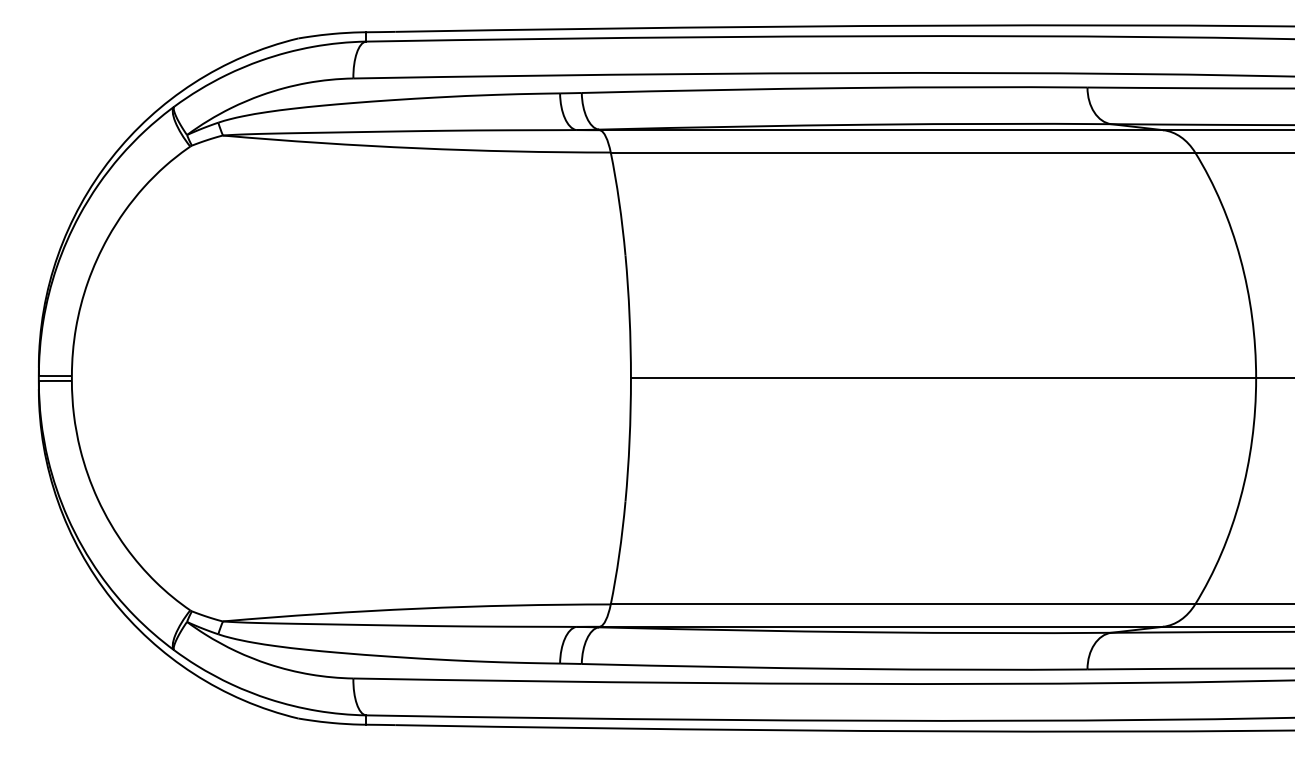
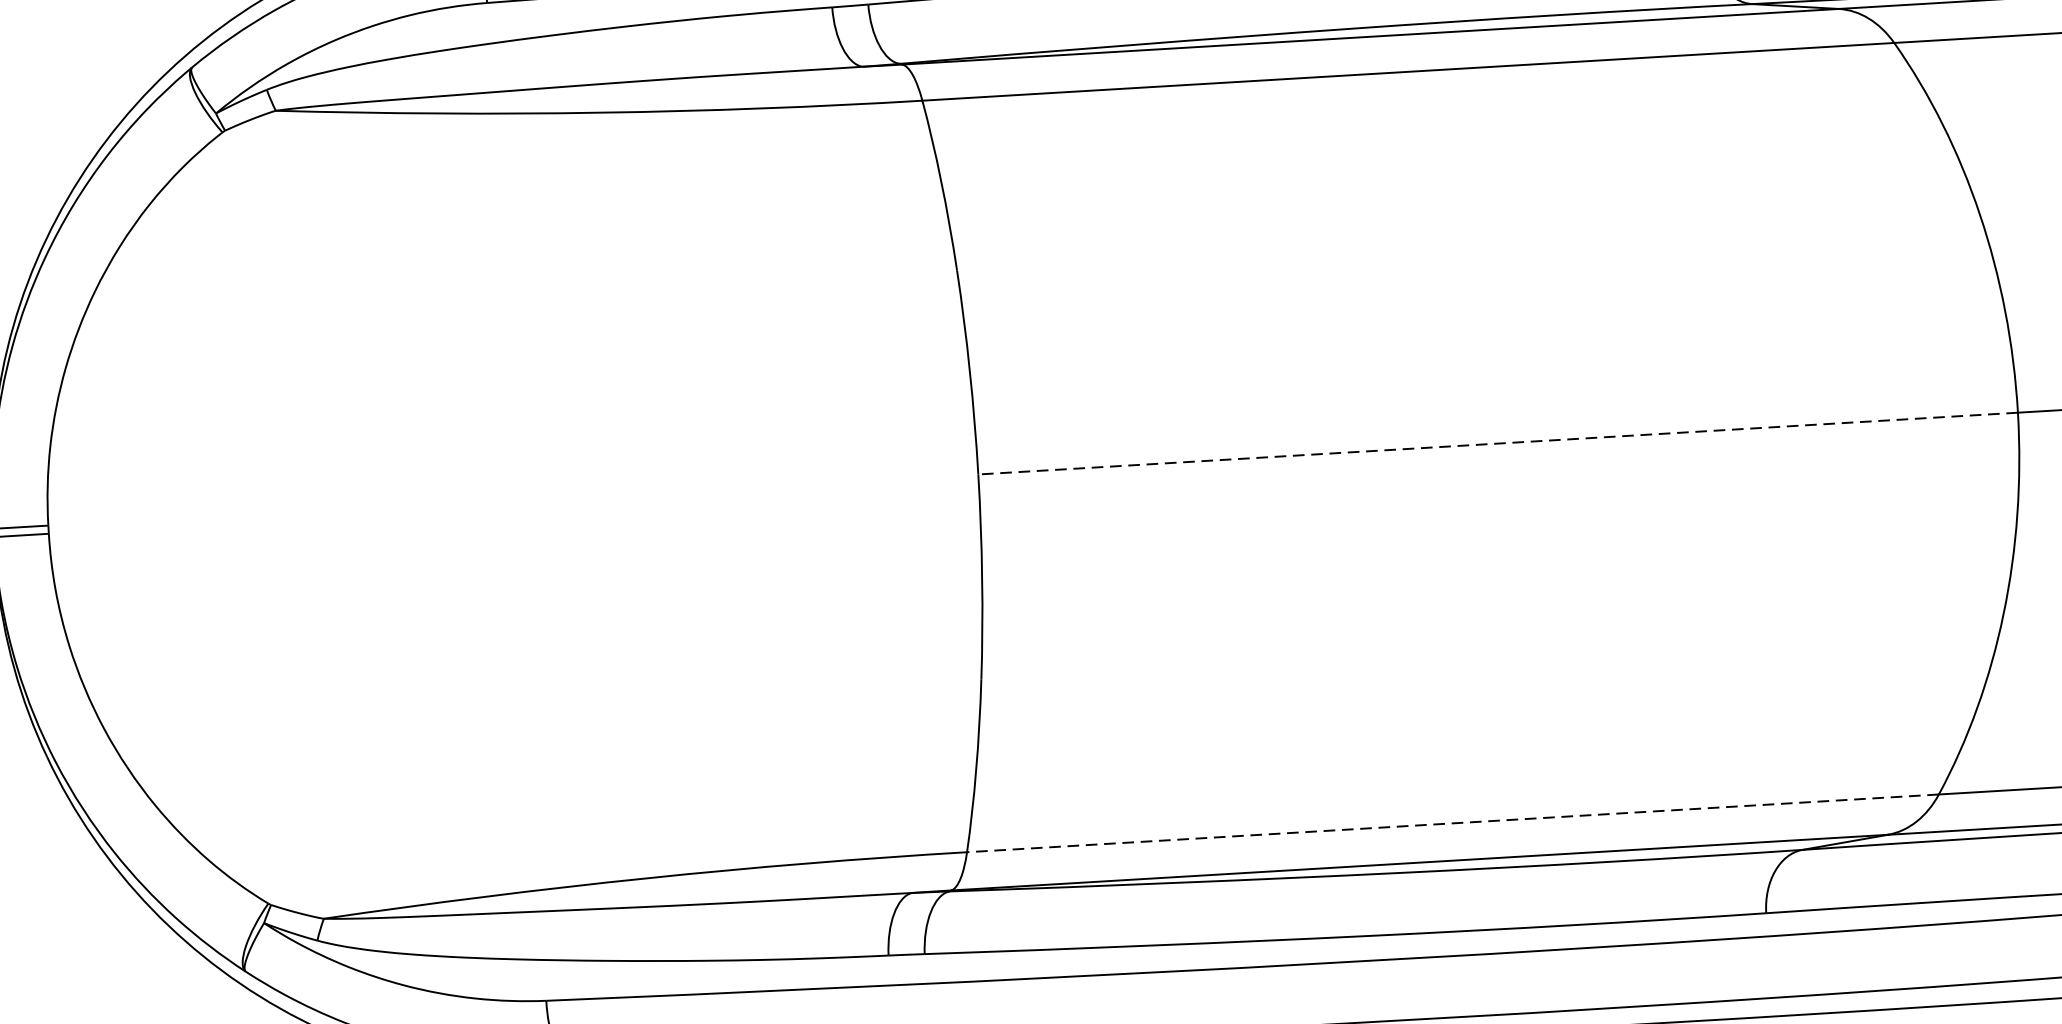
line: (943, 378) -> (1498, 443), solid -> dashed
line: (902, 604) -> (1452, 823), solid -> dashed

